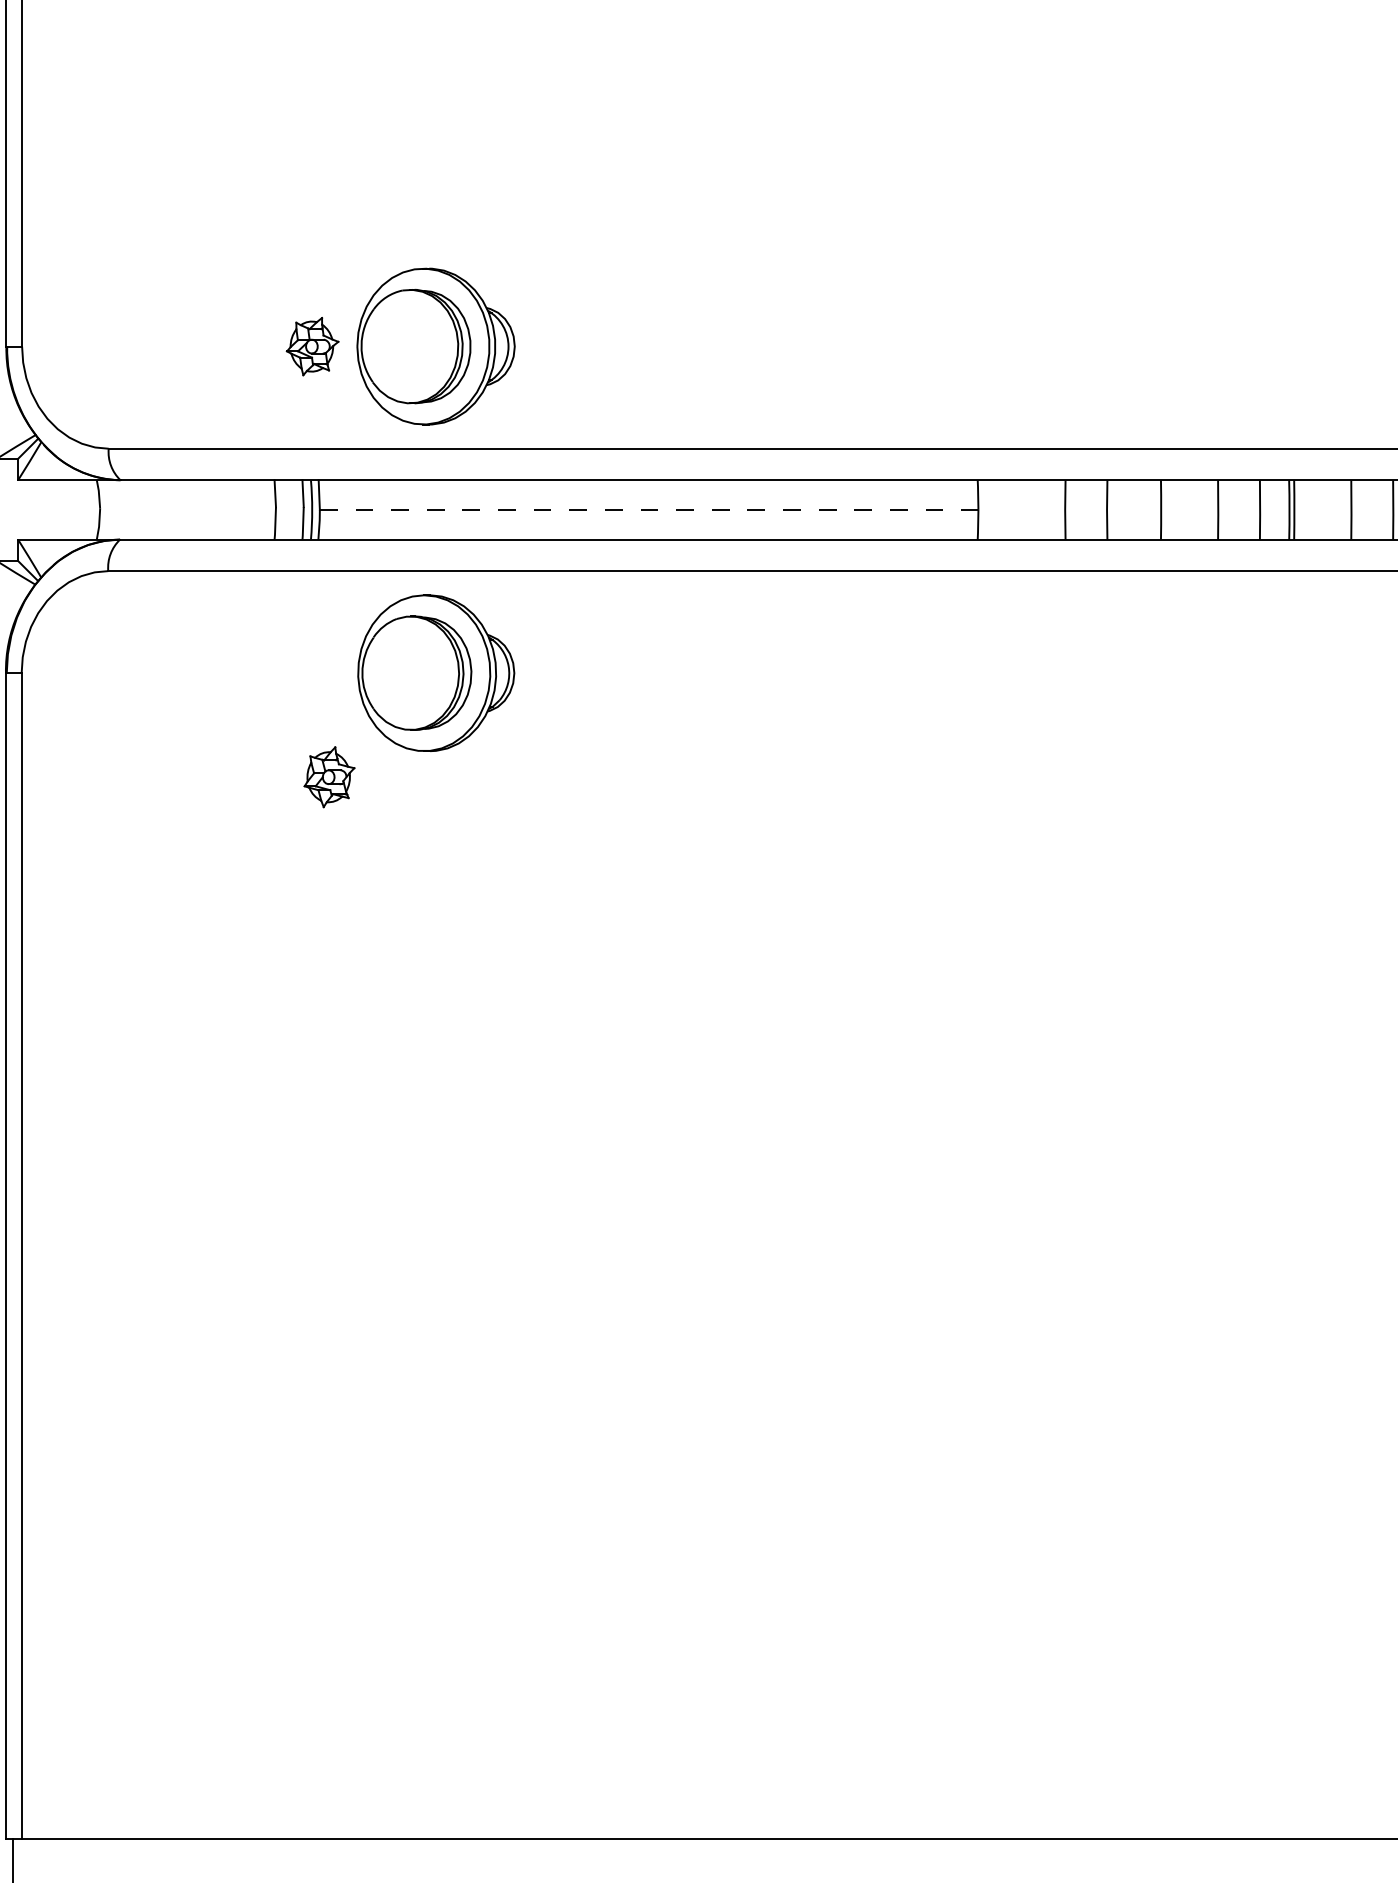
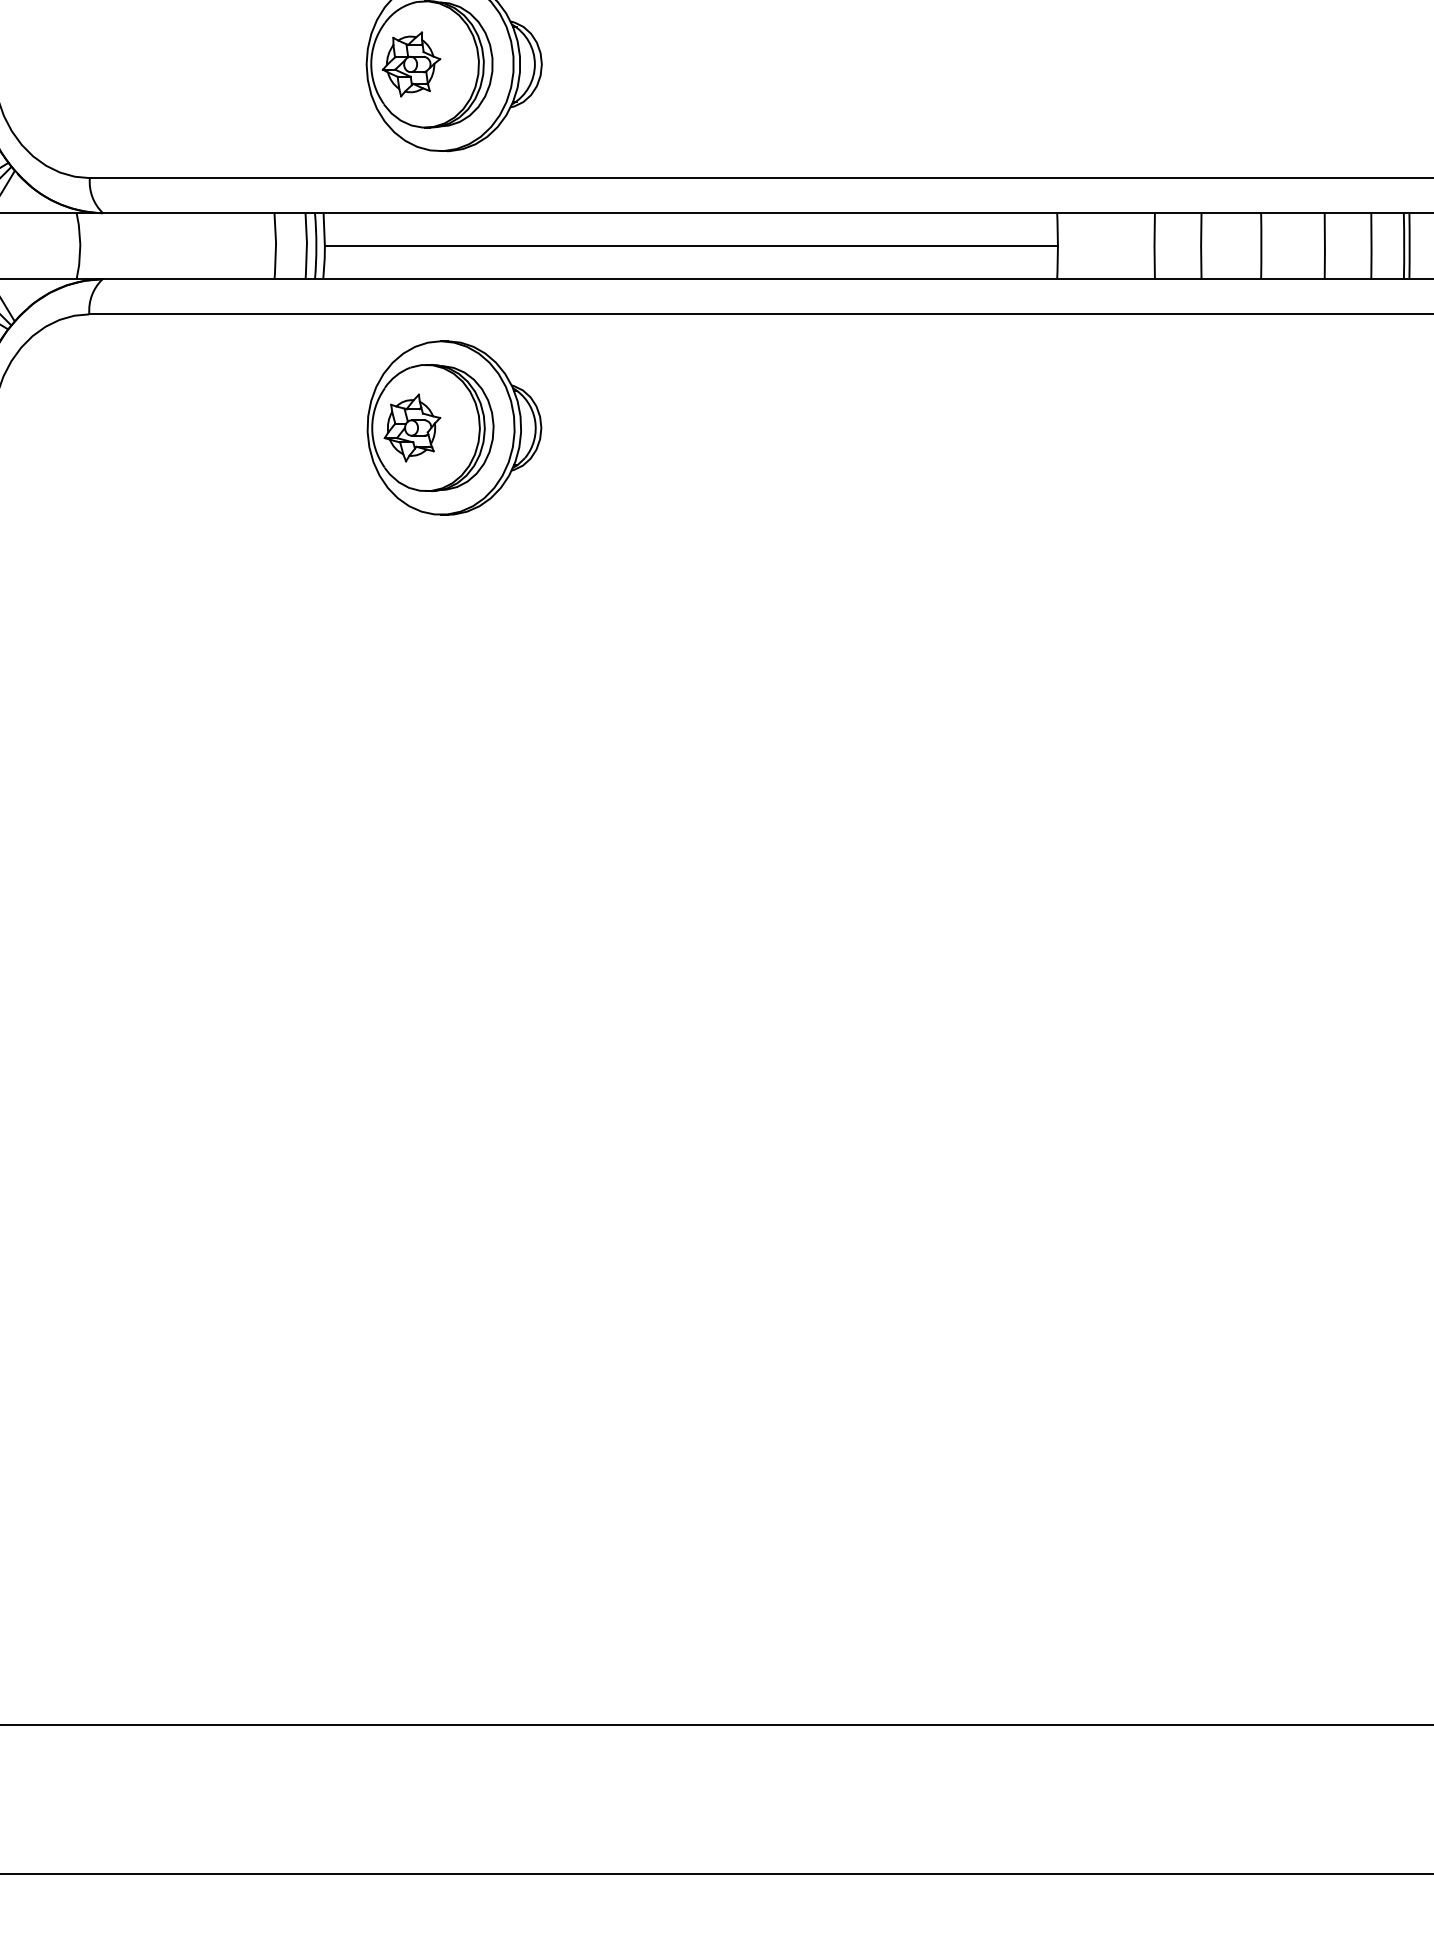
part: (312, 346) -> (411, 64), moved
line: (649, 509) -> (691, 245), dashed -> solid
part: (329, 777) -> (412, 428), moved

